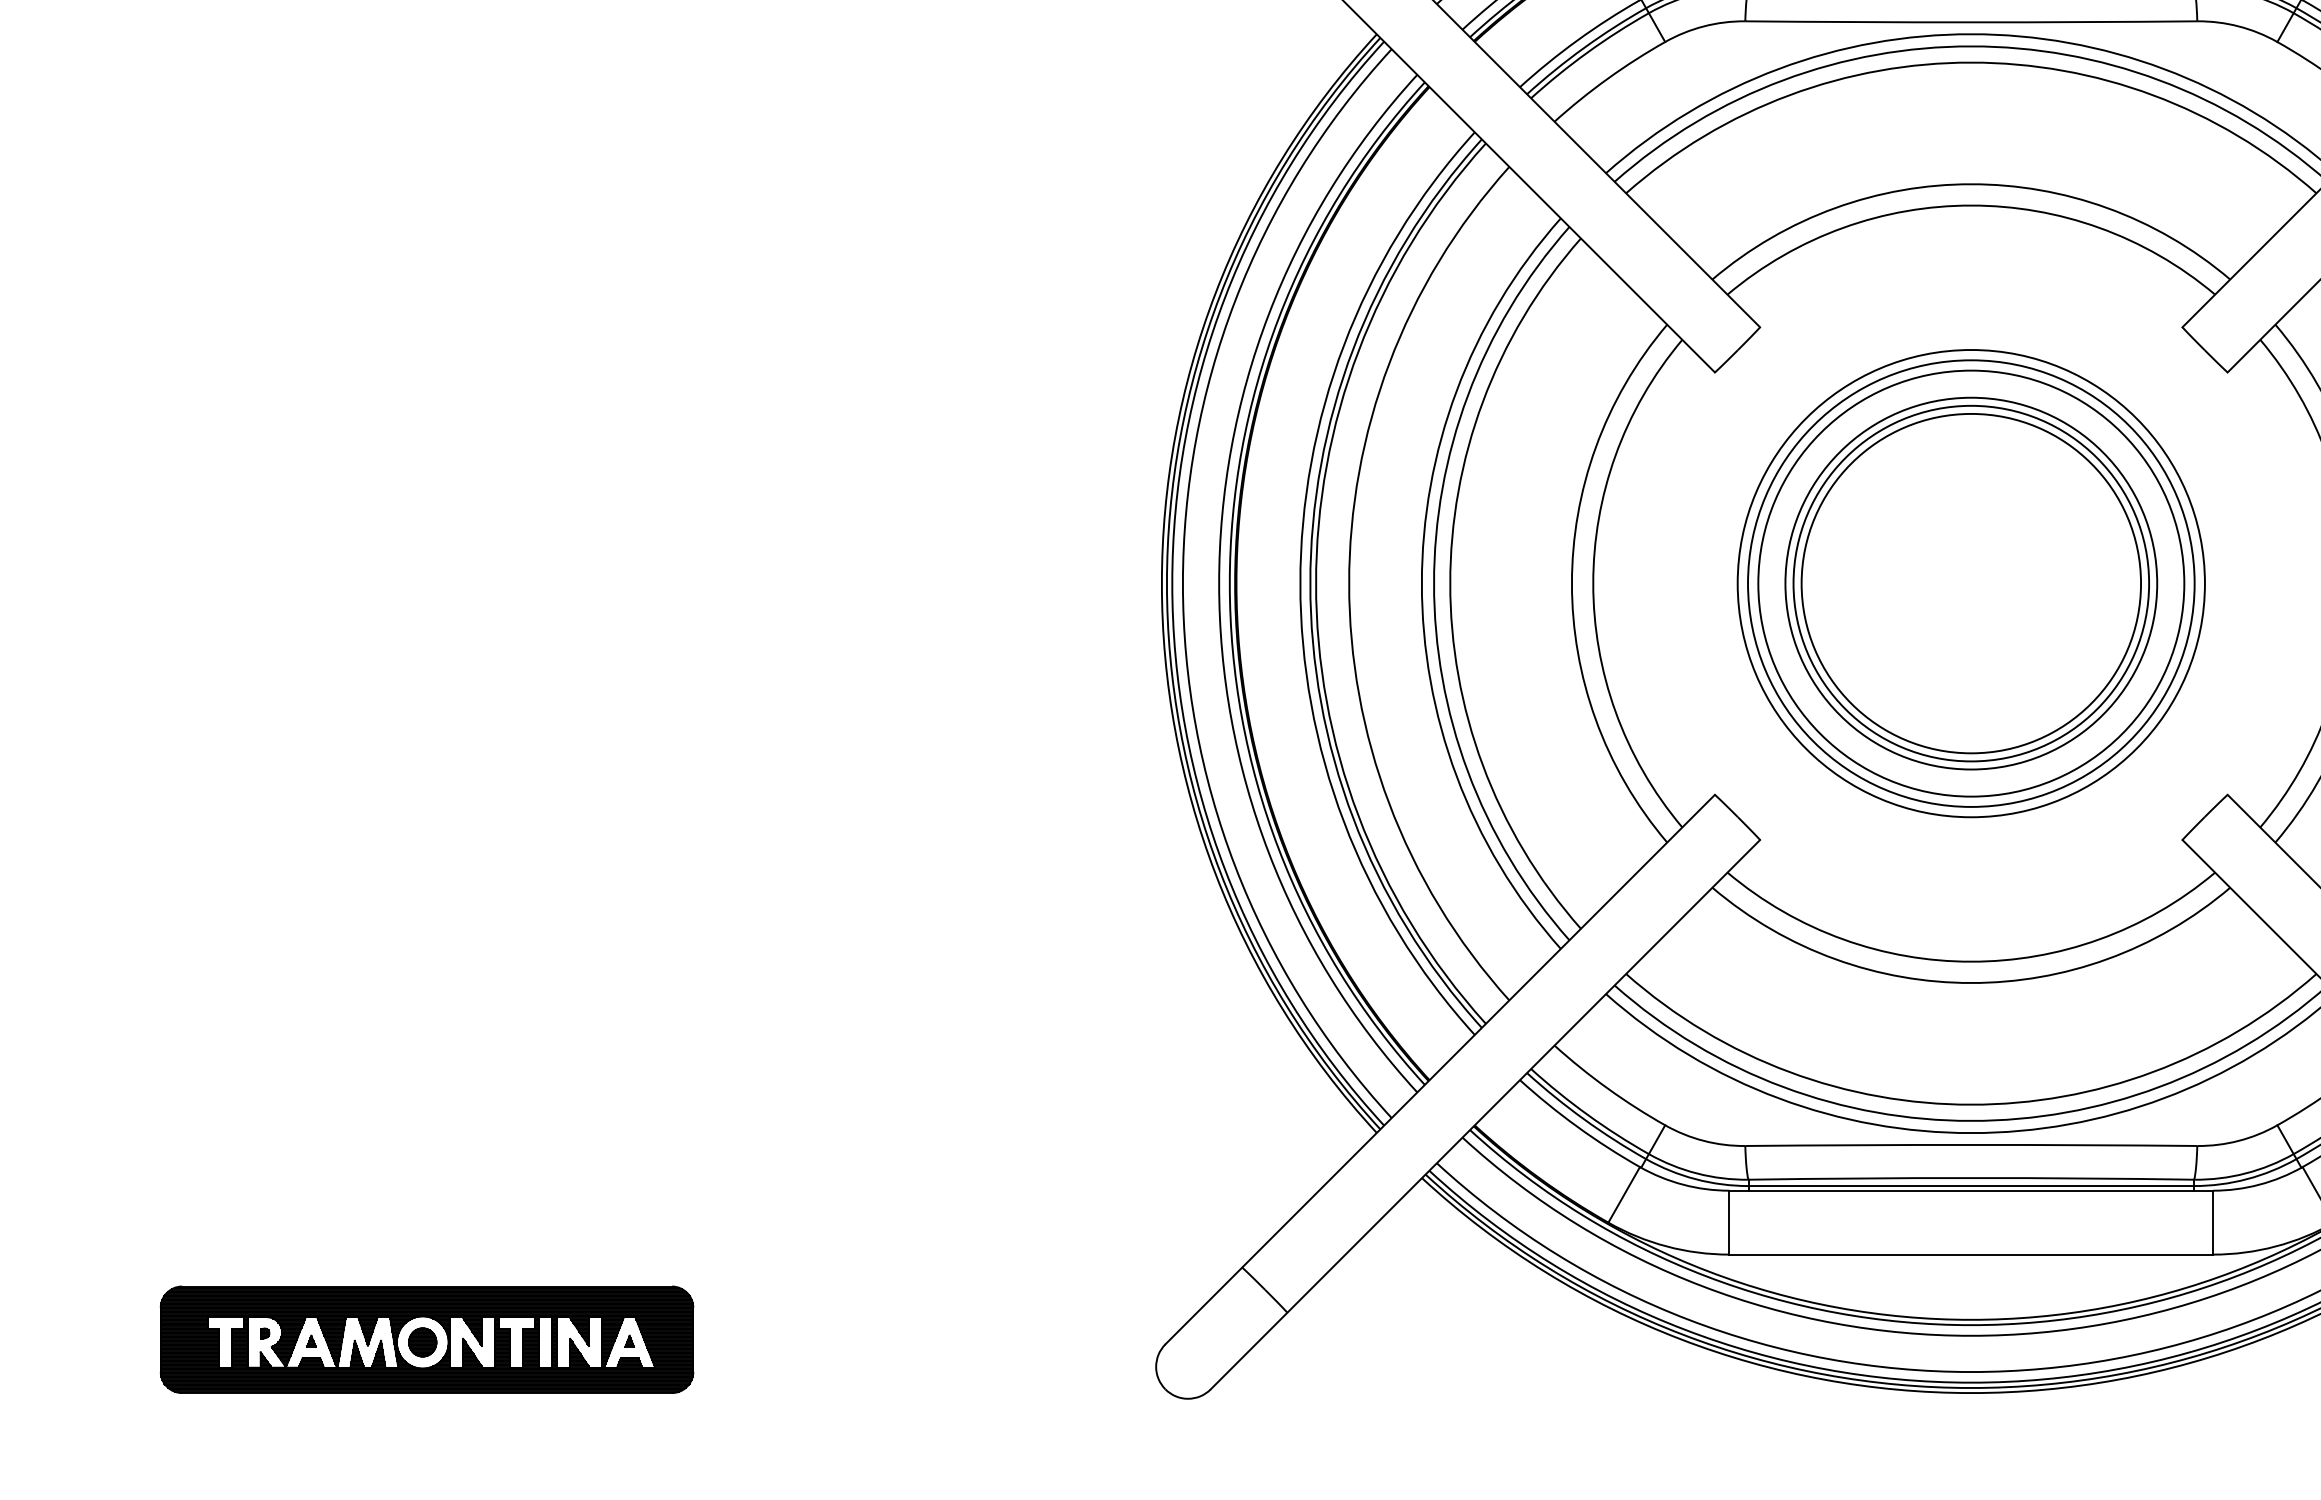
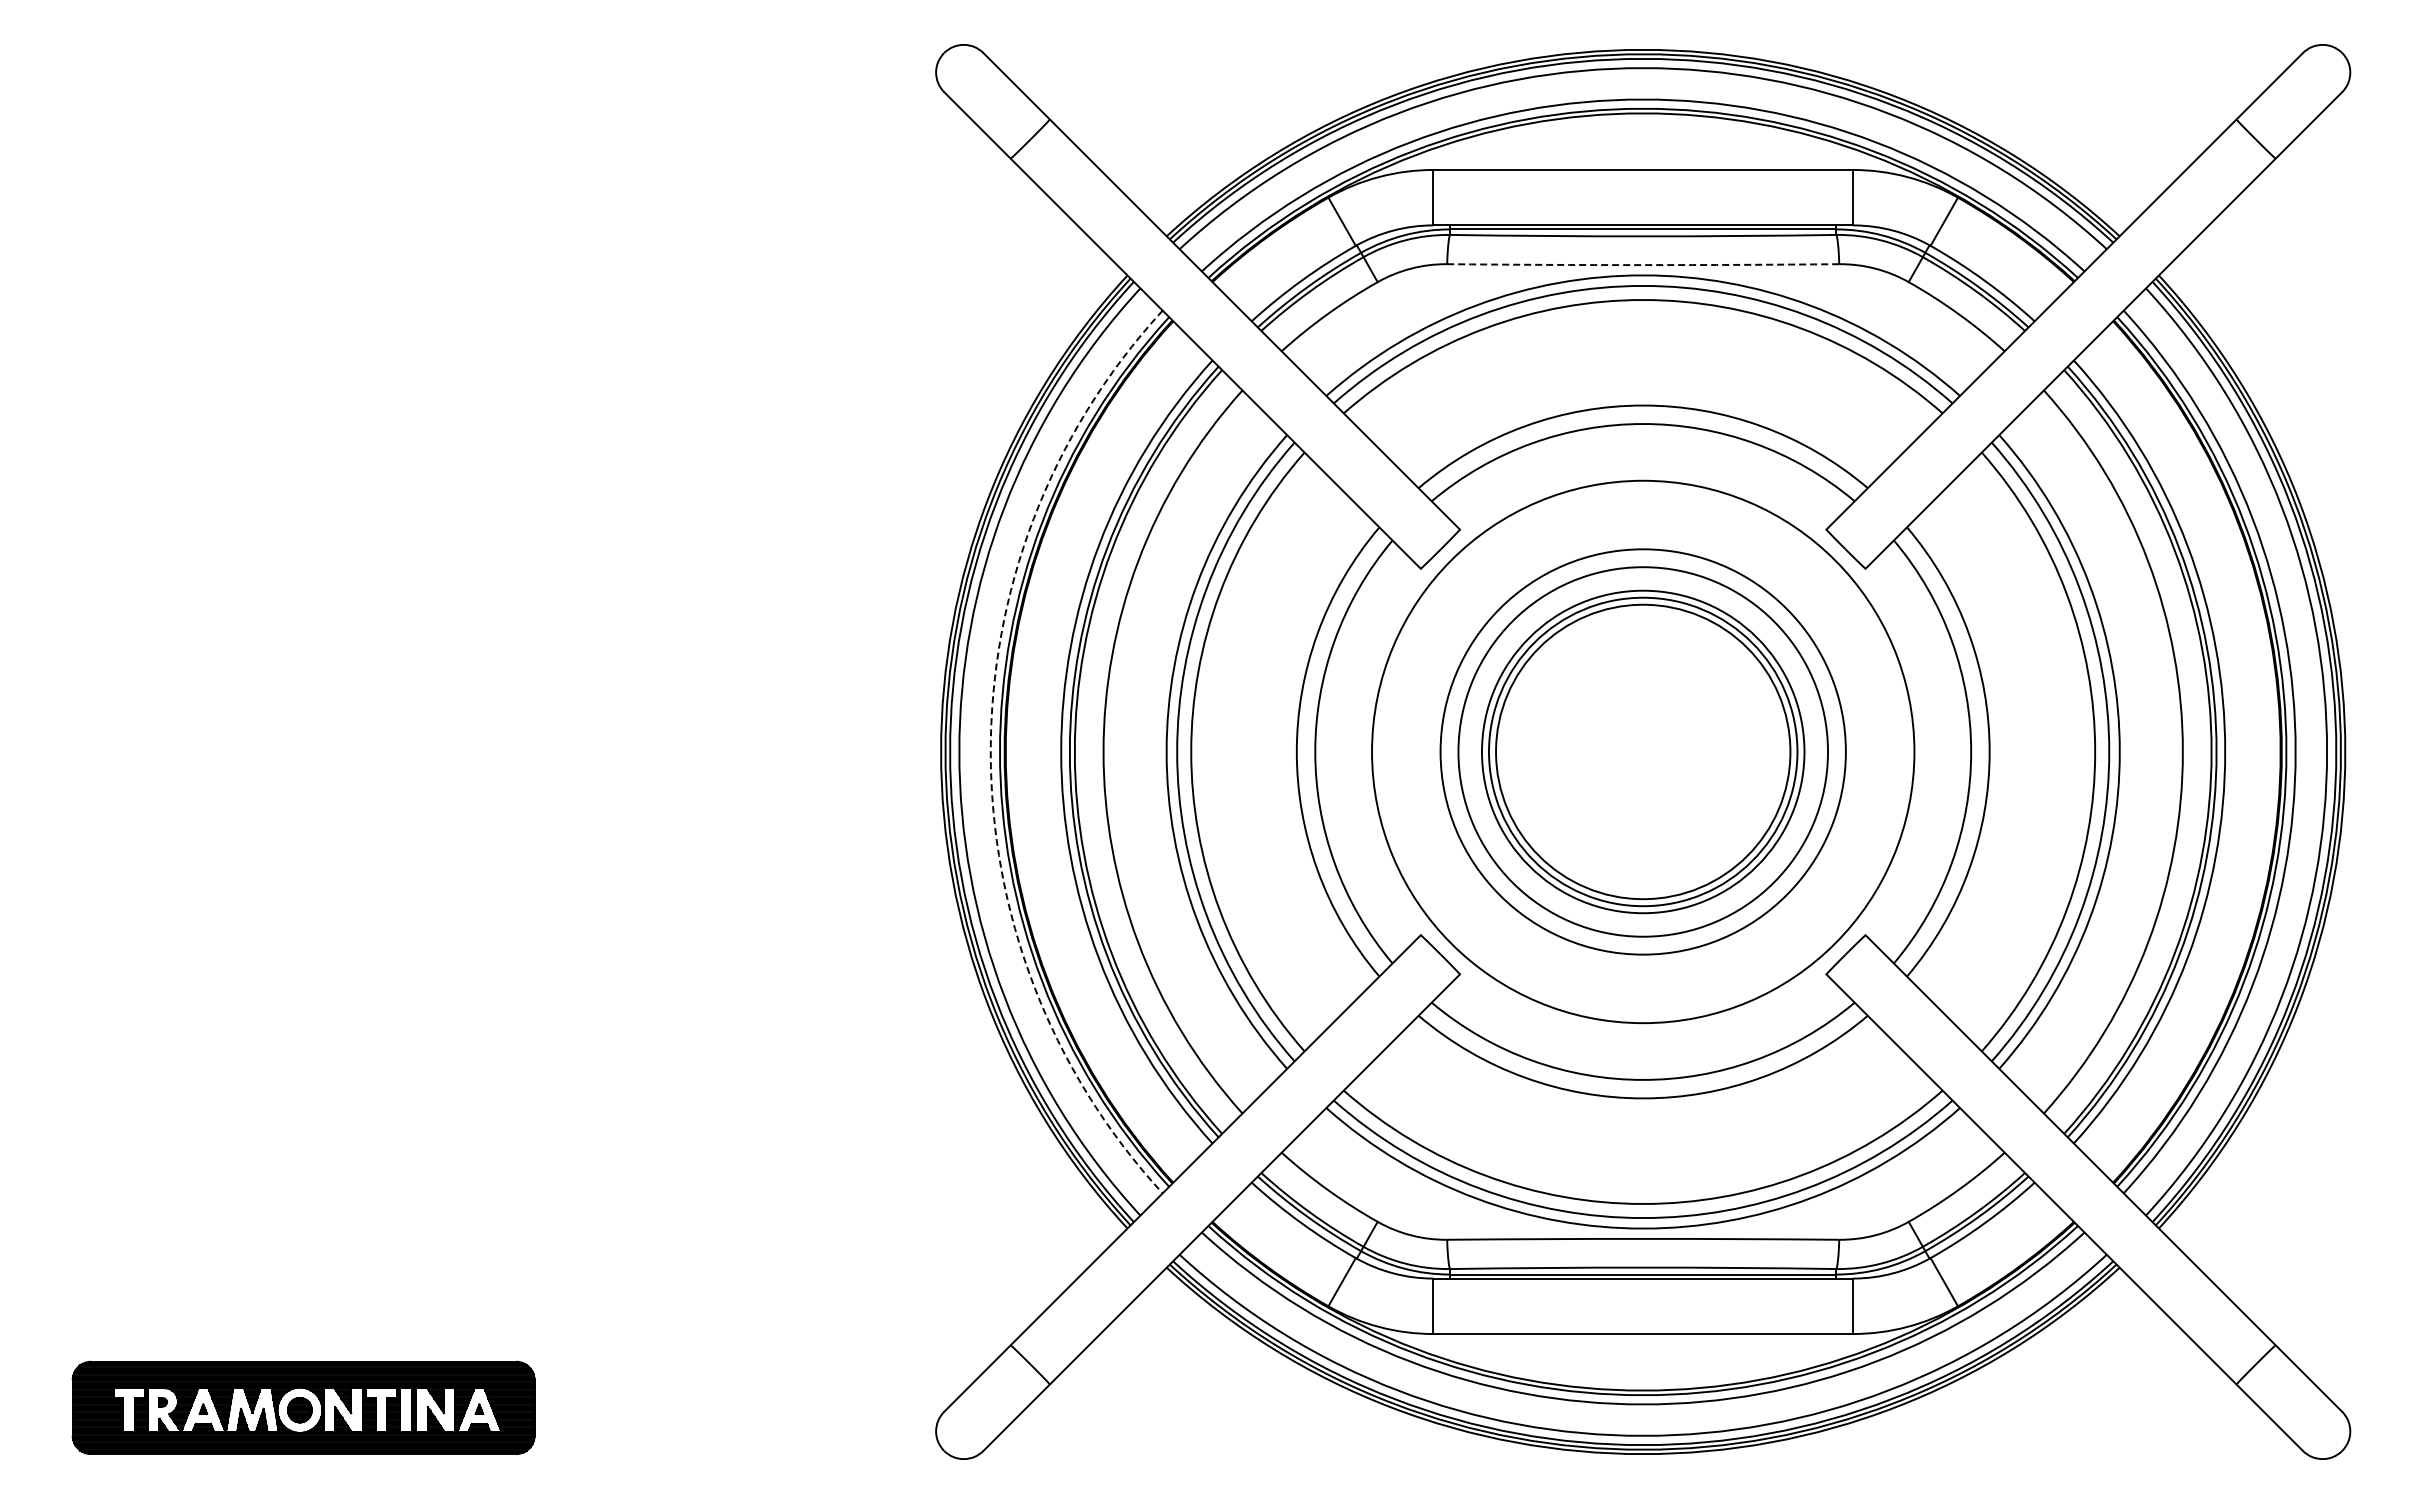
arc: (1971, 22) -> (1643, 265), solid -> dashed
arc: (1218, 583) -> (990, 751), solid -> dashed
circle: (1970, 583) -> (1642, 751), size x1.4

